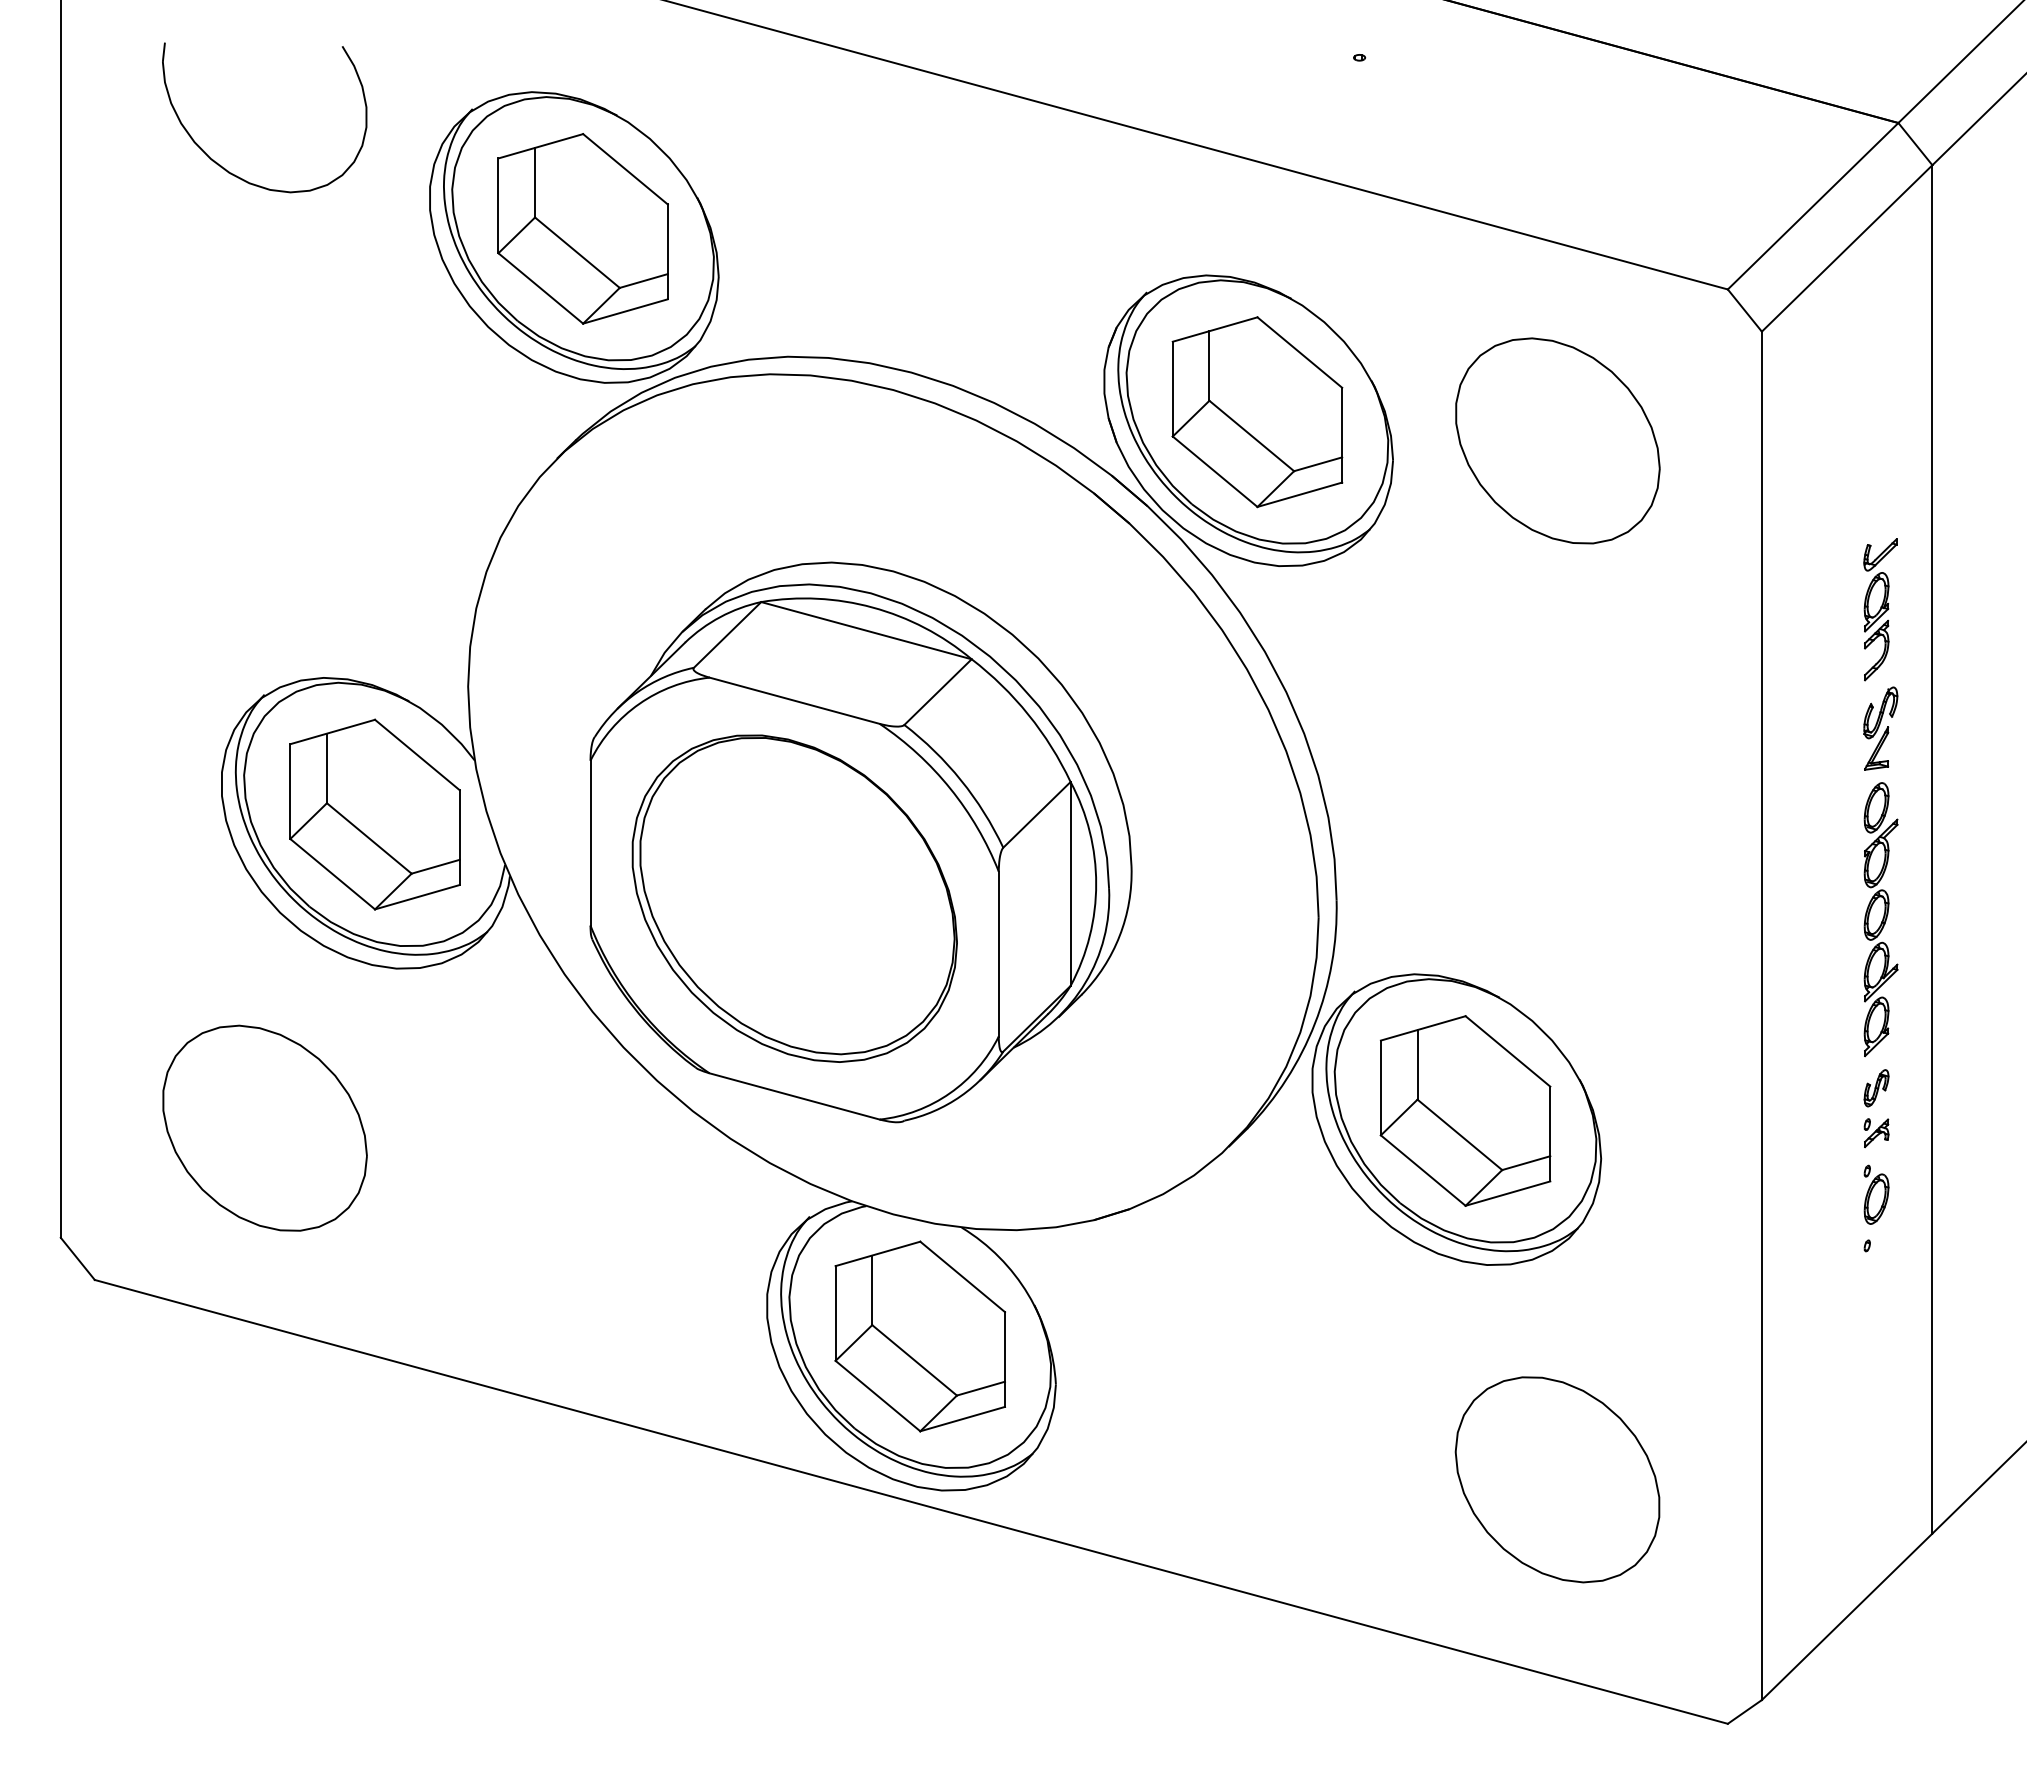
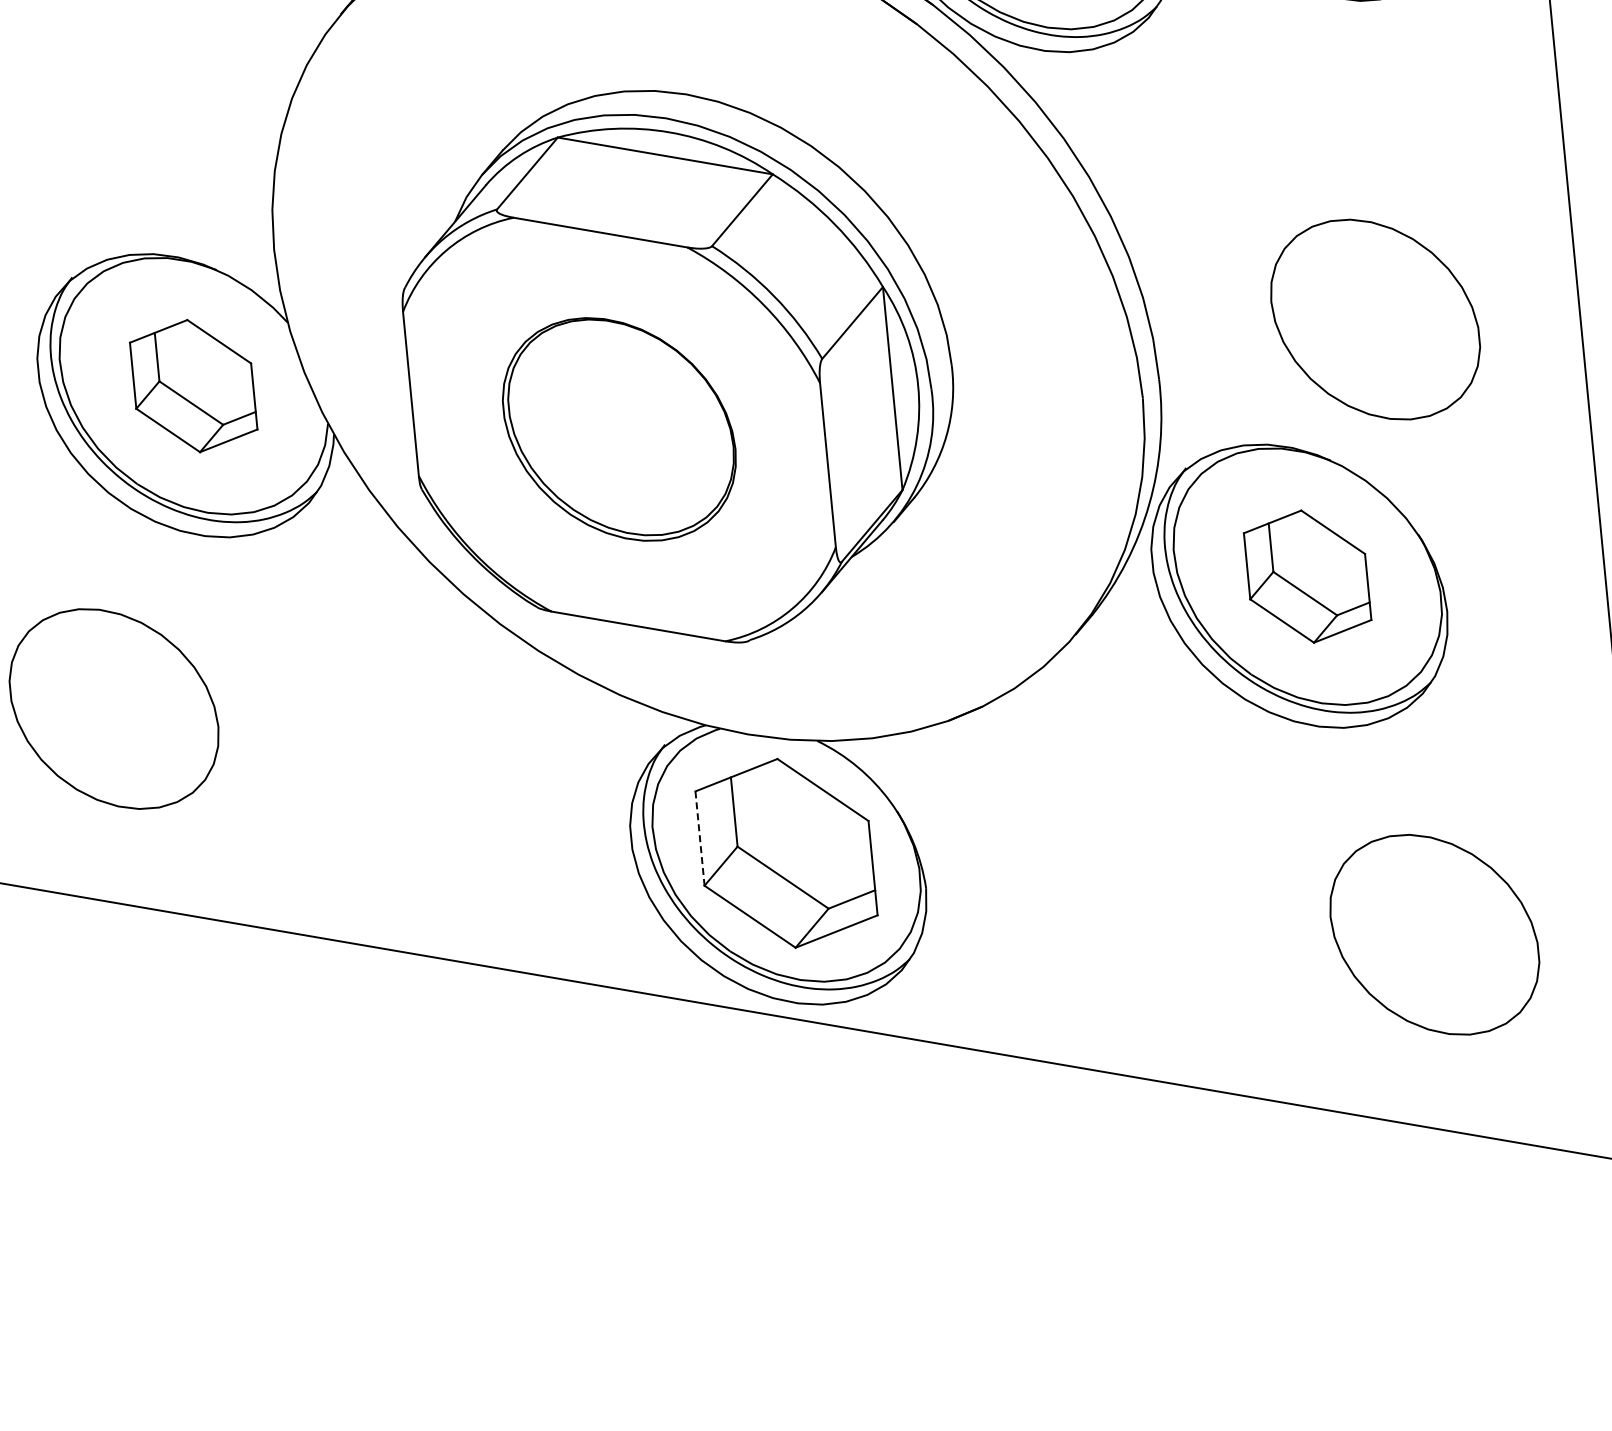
part: (374, 814) -> (193, 386), size x0.7
part: (1557, 861) -> (1375, 319), added
part: (794, 898) -> (619, 429), size x0.7
part: (1465, 1110) -> (1307, 576), size x0.7
line: (835, 1313) -> (699, 838), solid -> dashed

